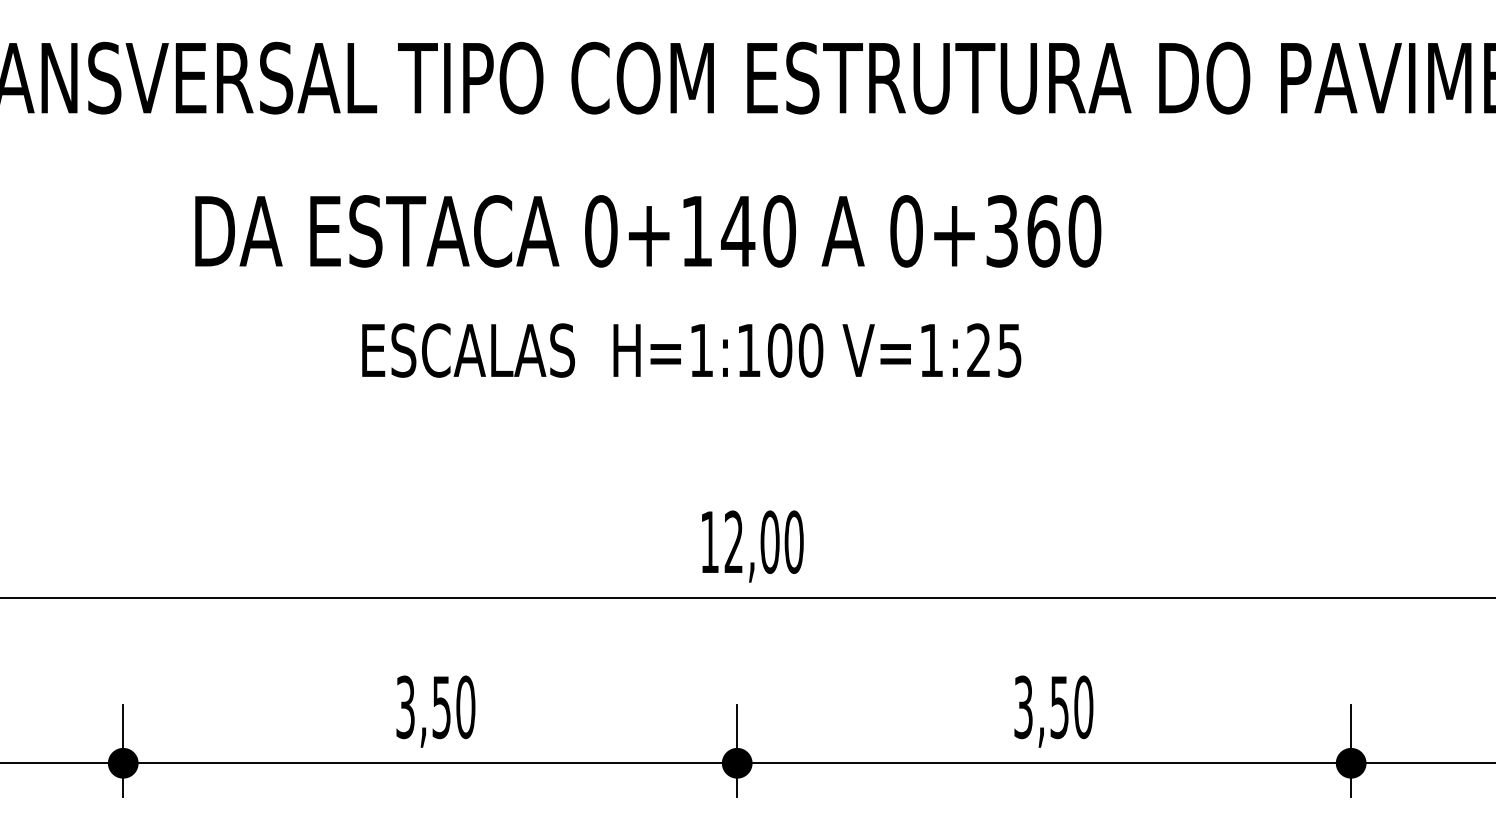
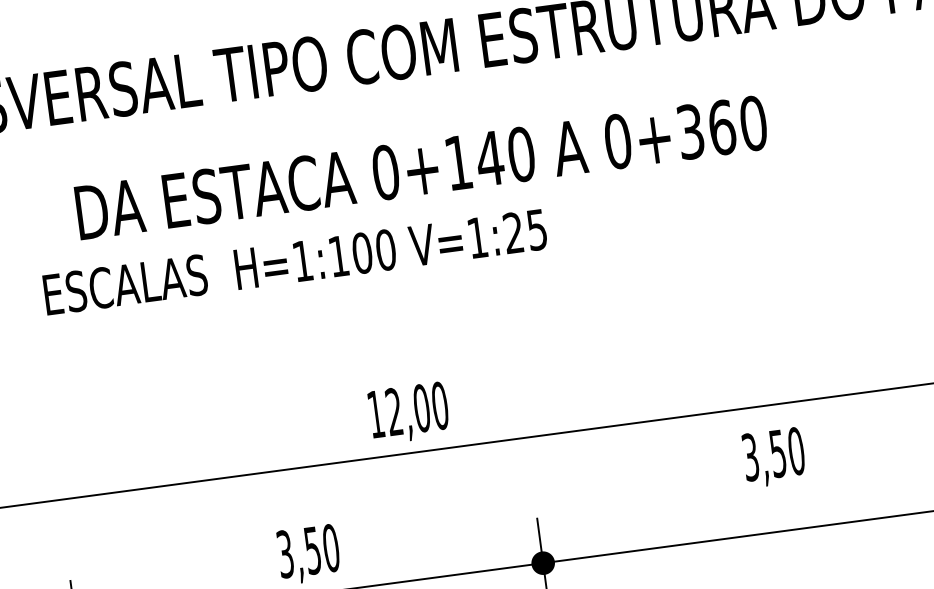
text: (691, 350) -> (295, 262), moved
text: (752, 546) -> (408, 413), moved
text: (1053, 711) -> (773, 457), moved

